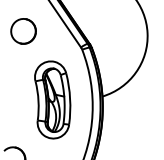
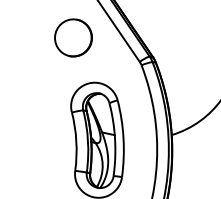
part: (23, 31) -> (73, 38), moved

